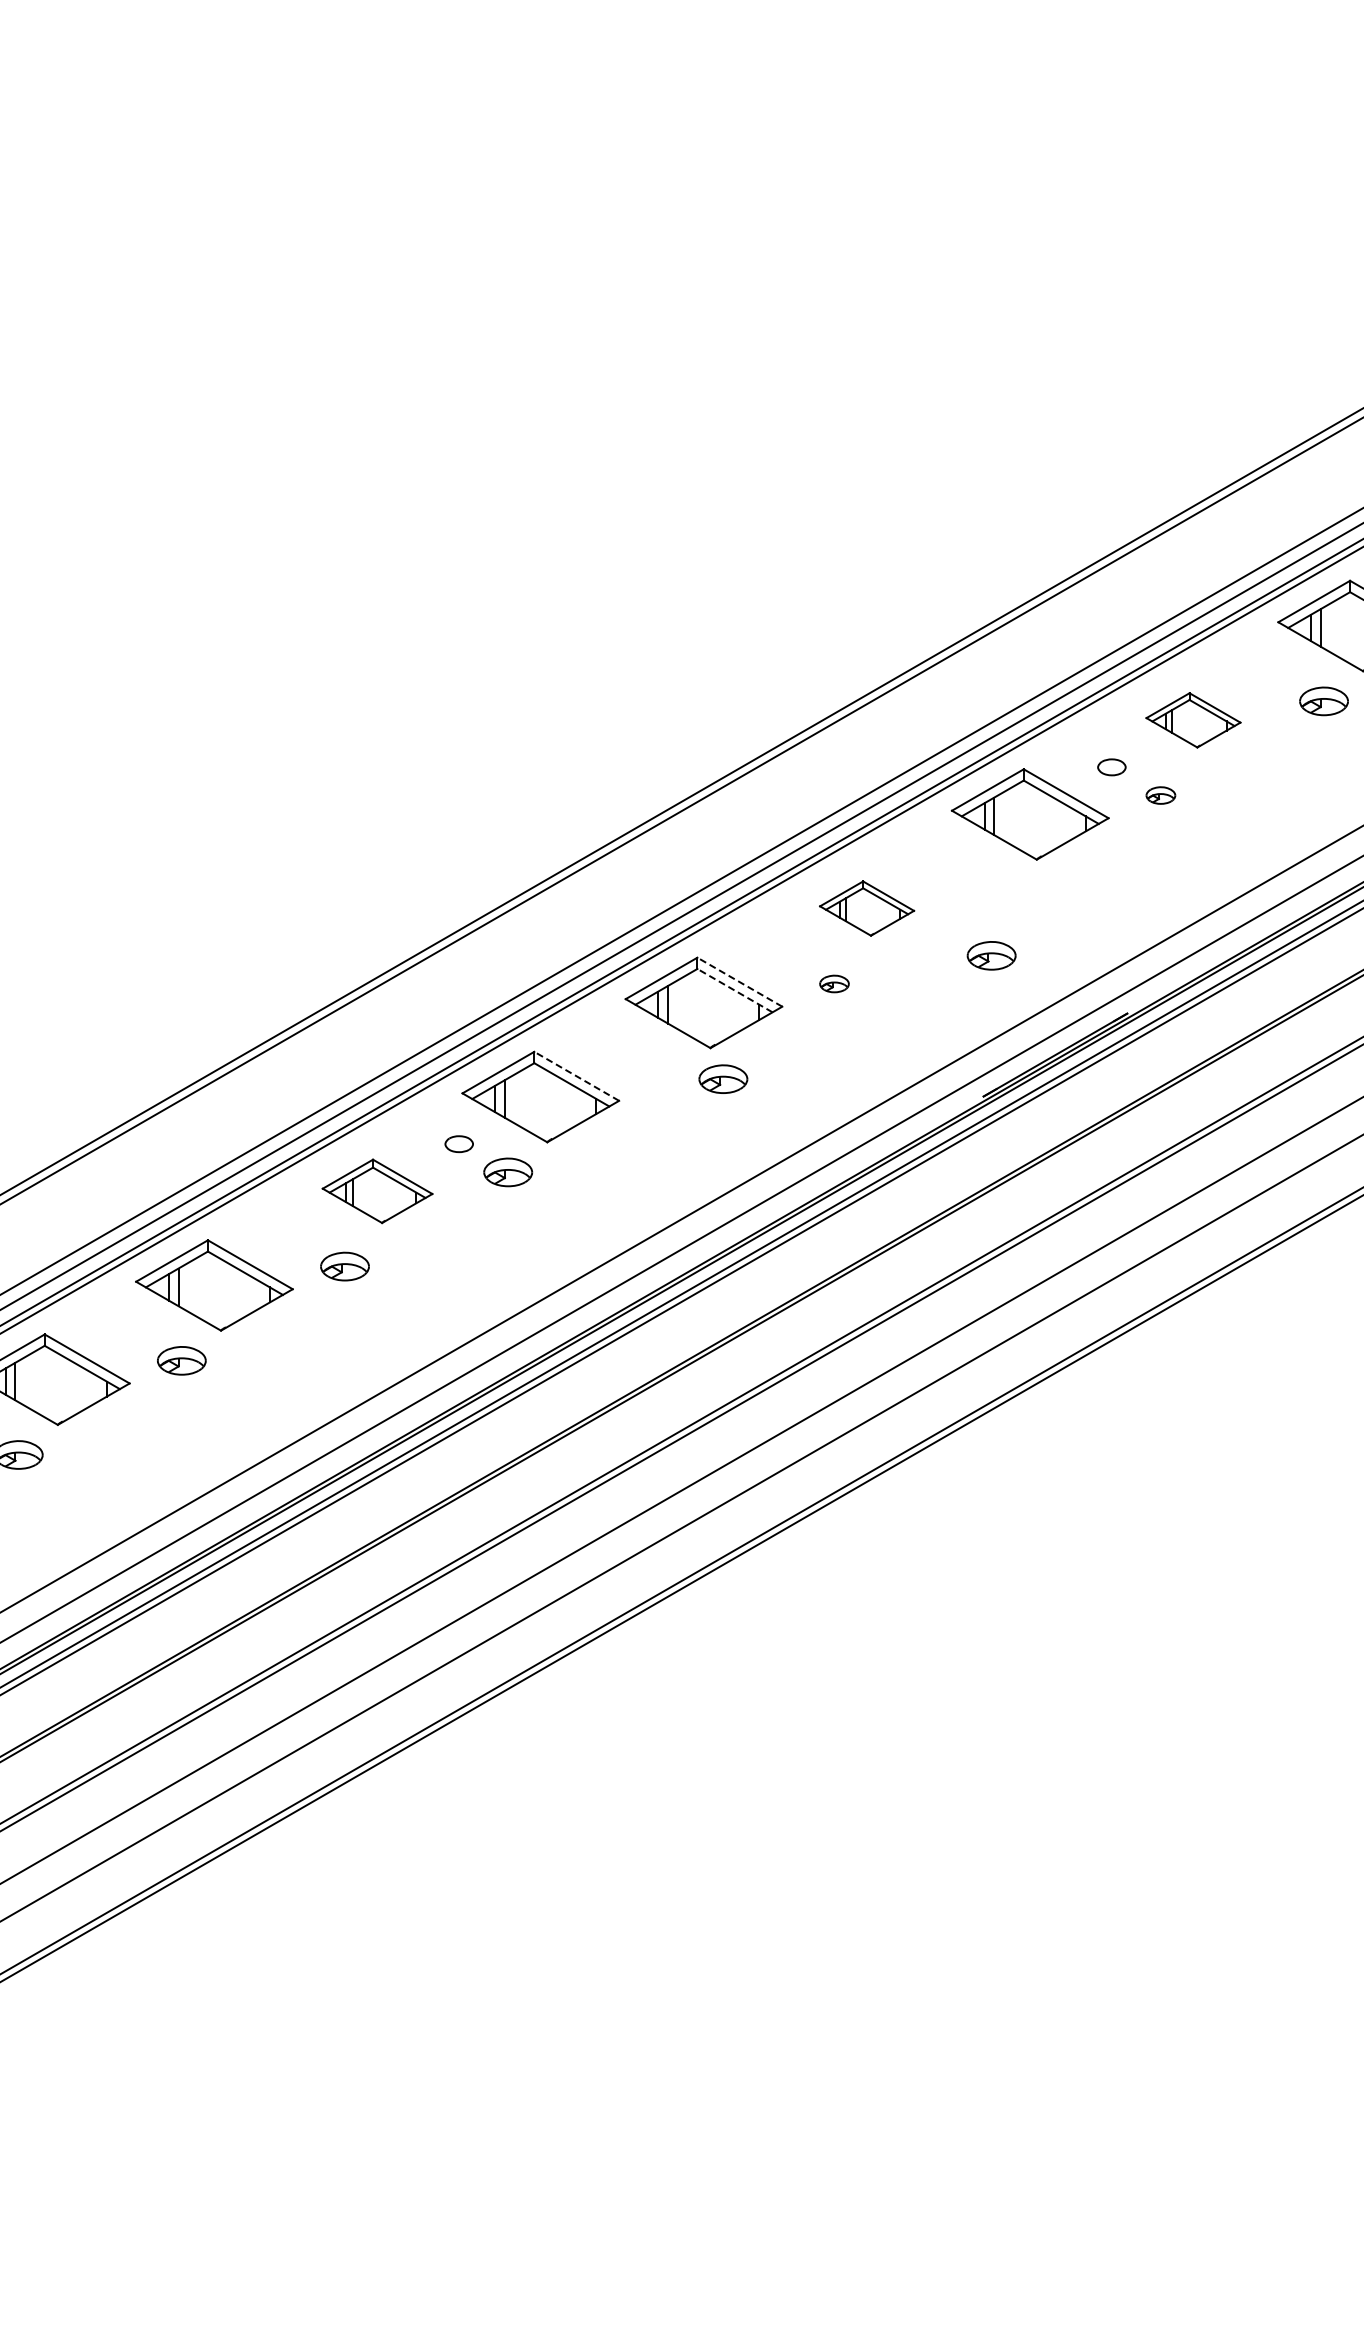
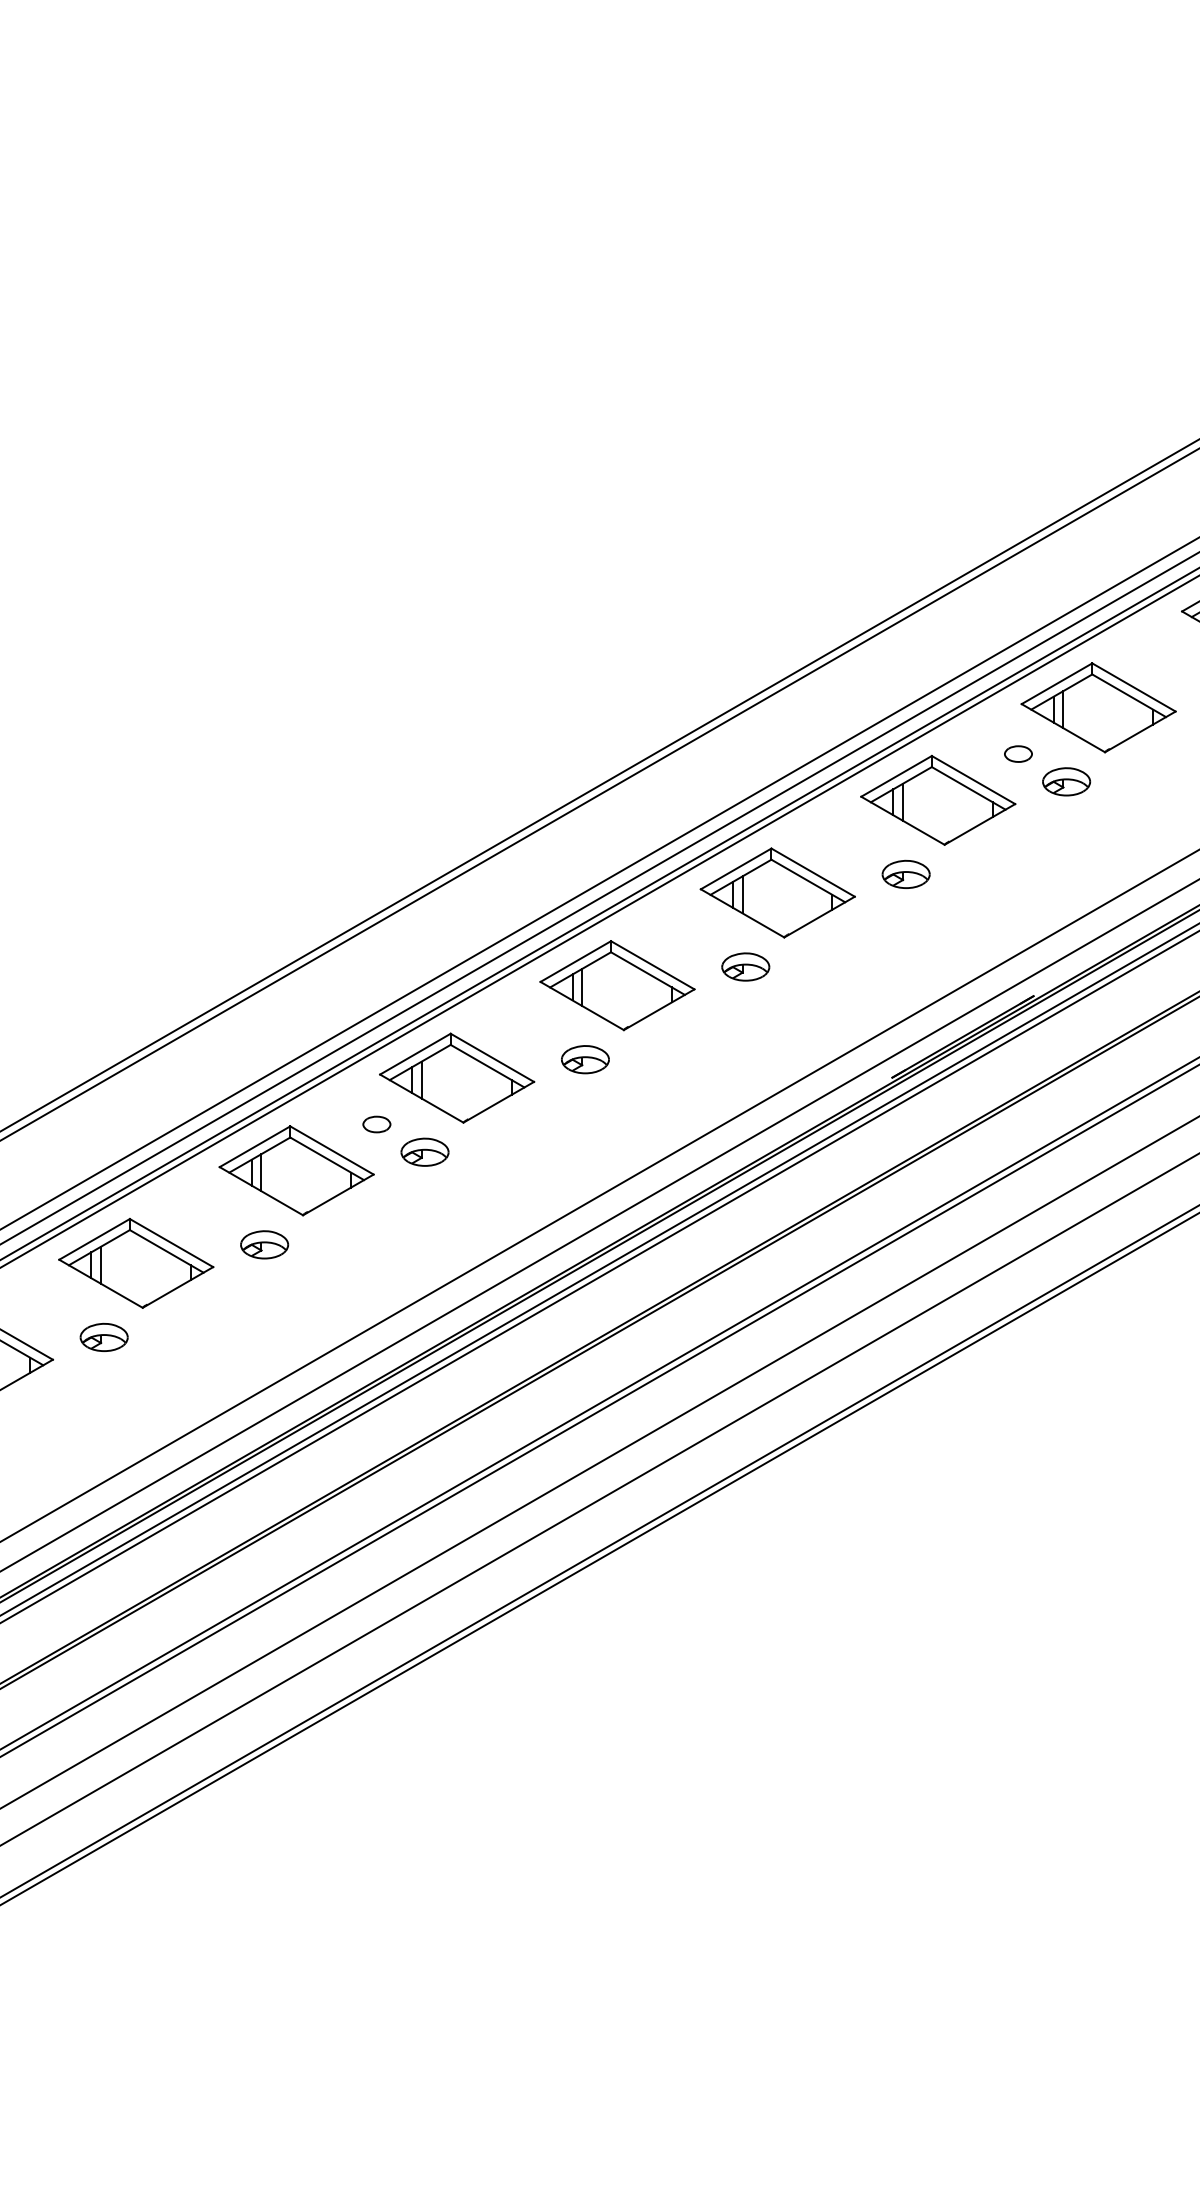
part: (1193, 720) -> (1098, 708), size x1.67
part: (1160, 795) -> (1066, 781), size x1.67
part: (866, 908) -> (777, 892), size x1.67
part: (991, 955) -> (906, 874), moved
line: (739, 981) -> (652, 964), dashed -> solid
part: (834, 983) -> (745, 966), size x1.67
line: (734, 990) -> (647, 973), dashed -> solid
line: (576, 1076) -> (492, 1057), dashed -> solid
part: (723, 1078) -> (585, 1058), moved
part: (377, 1191) -> (296, 1171), size x1.43

